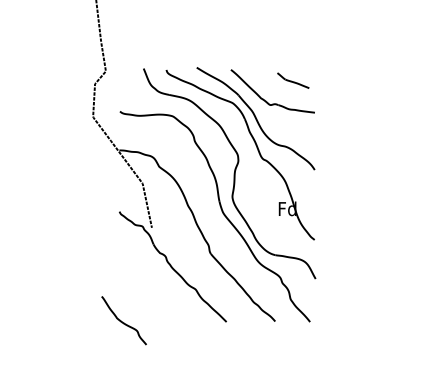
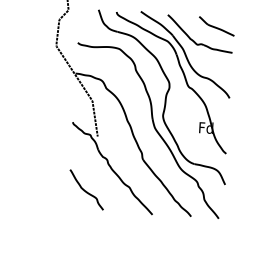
part: (293, 80) -> (217, 26), size x1.43
curve: (122, 321) -> (85, 190), moved

